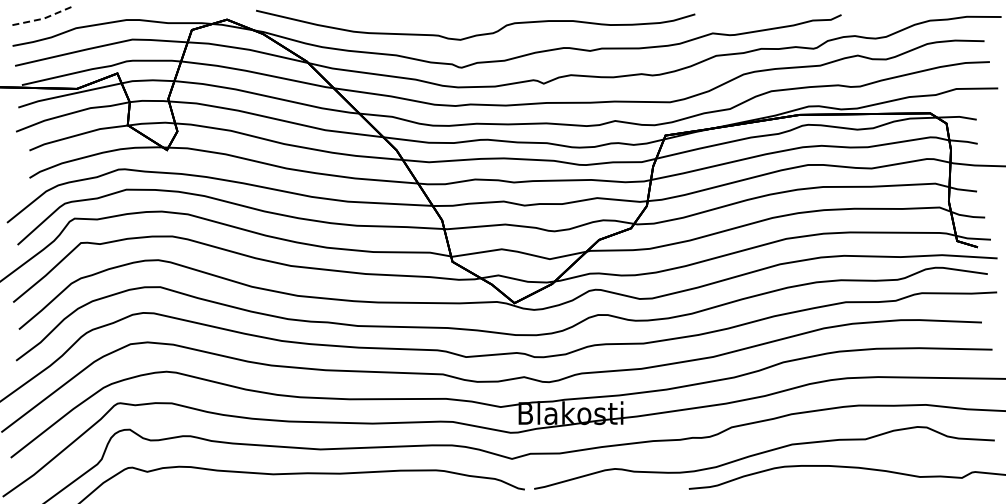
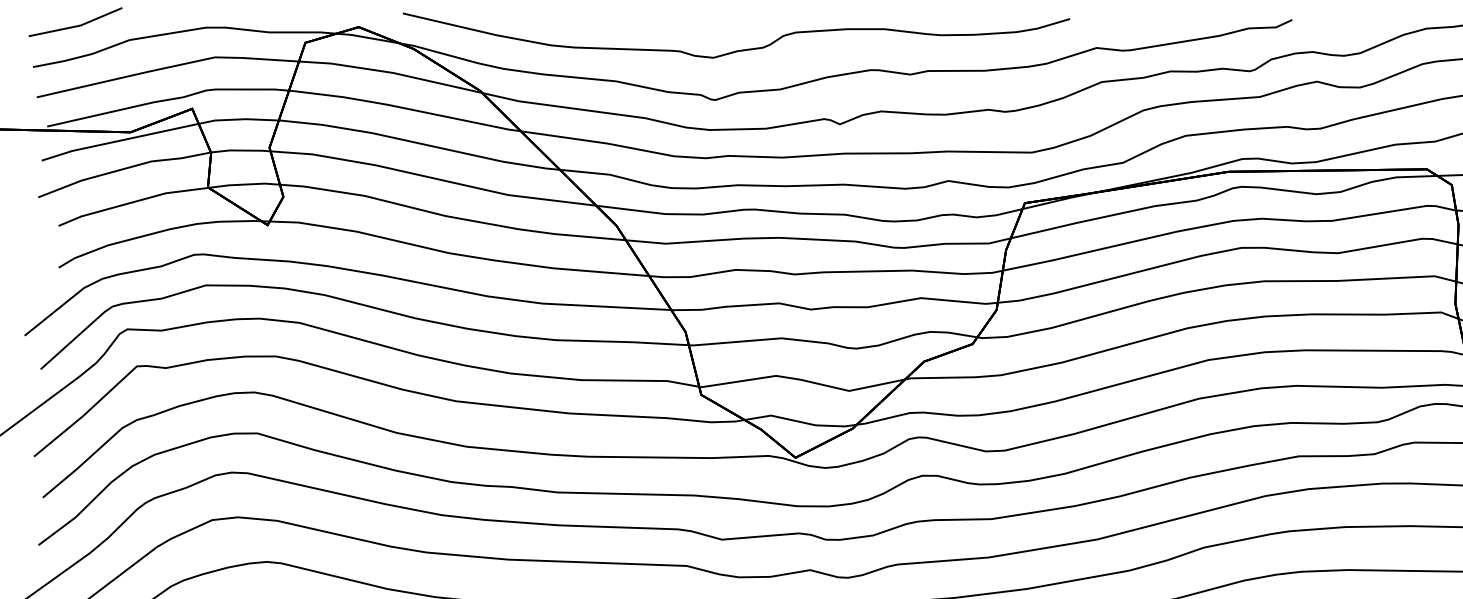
line: (42, 19) -> (78, 26), dashed -> solid

